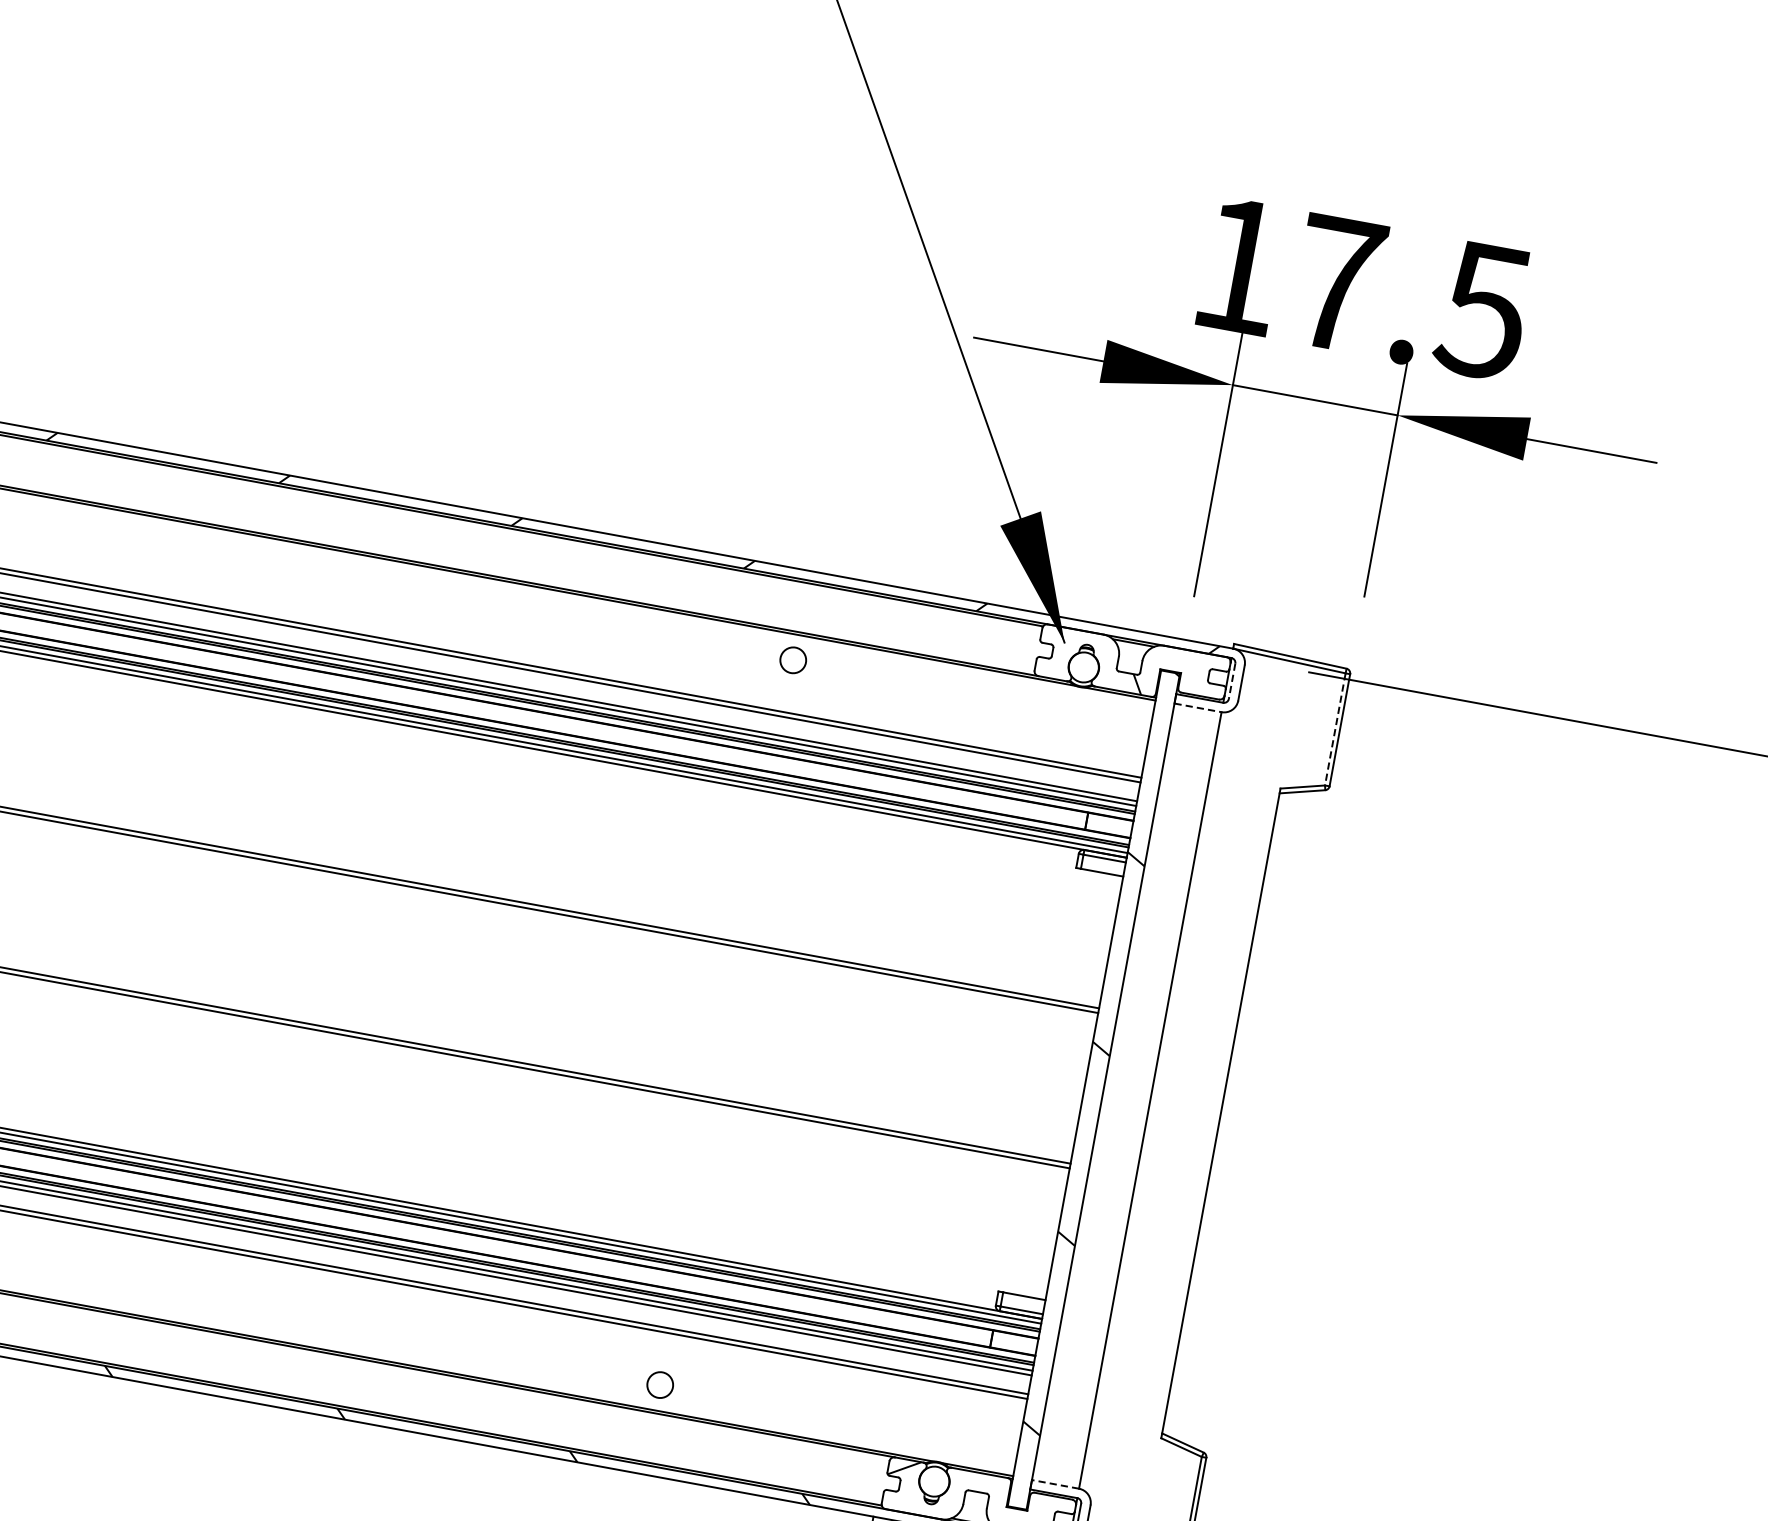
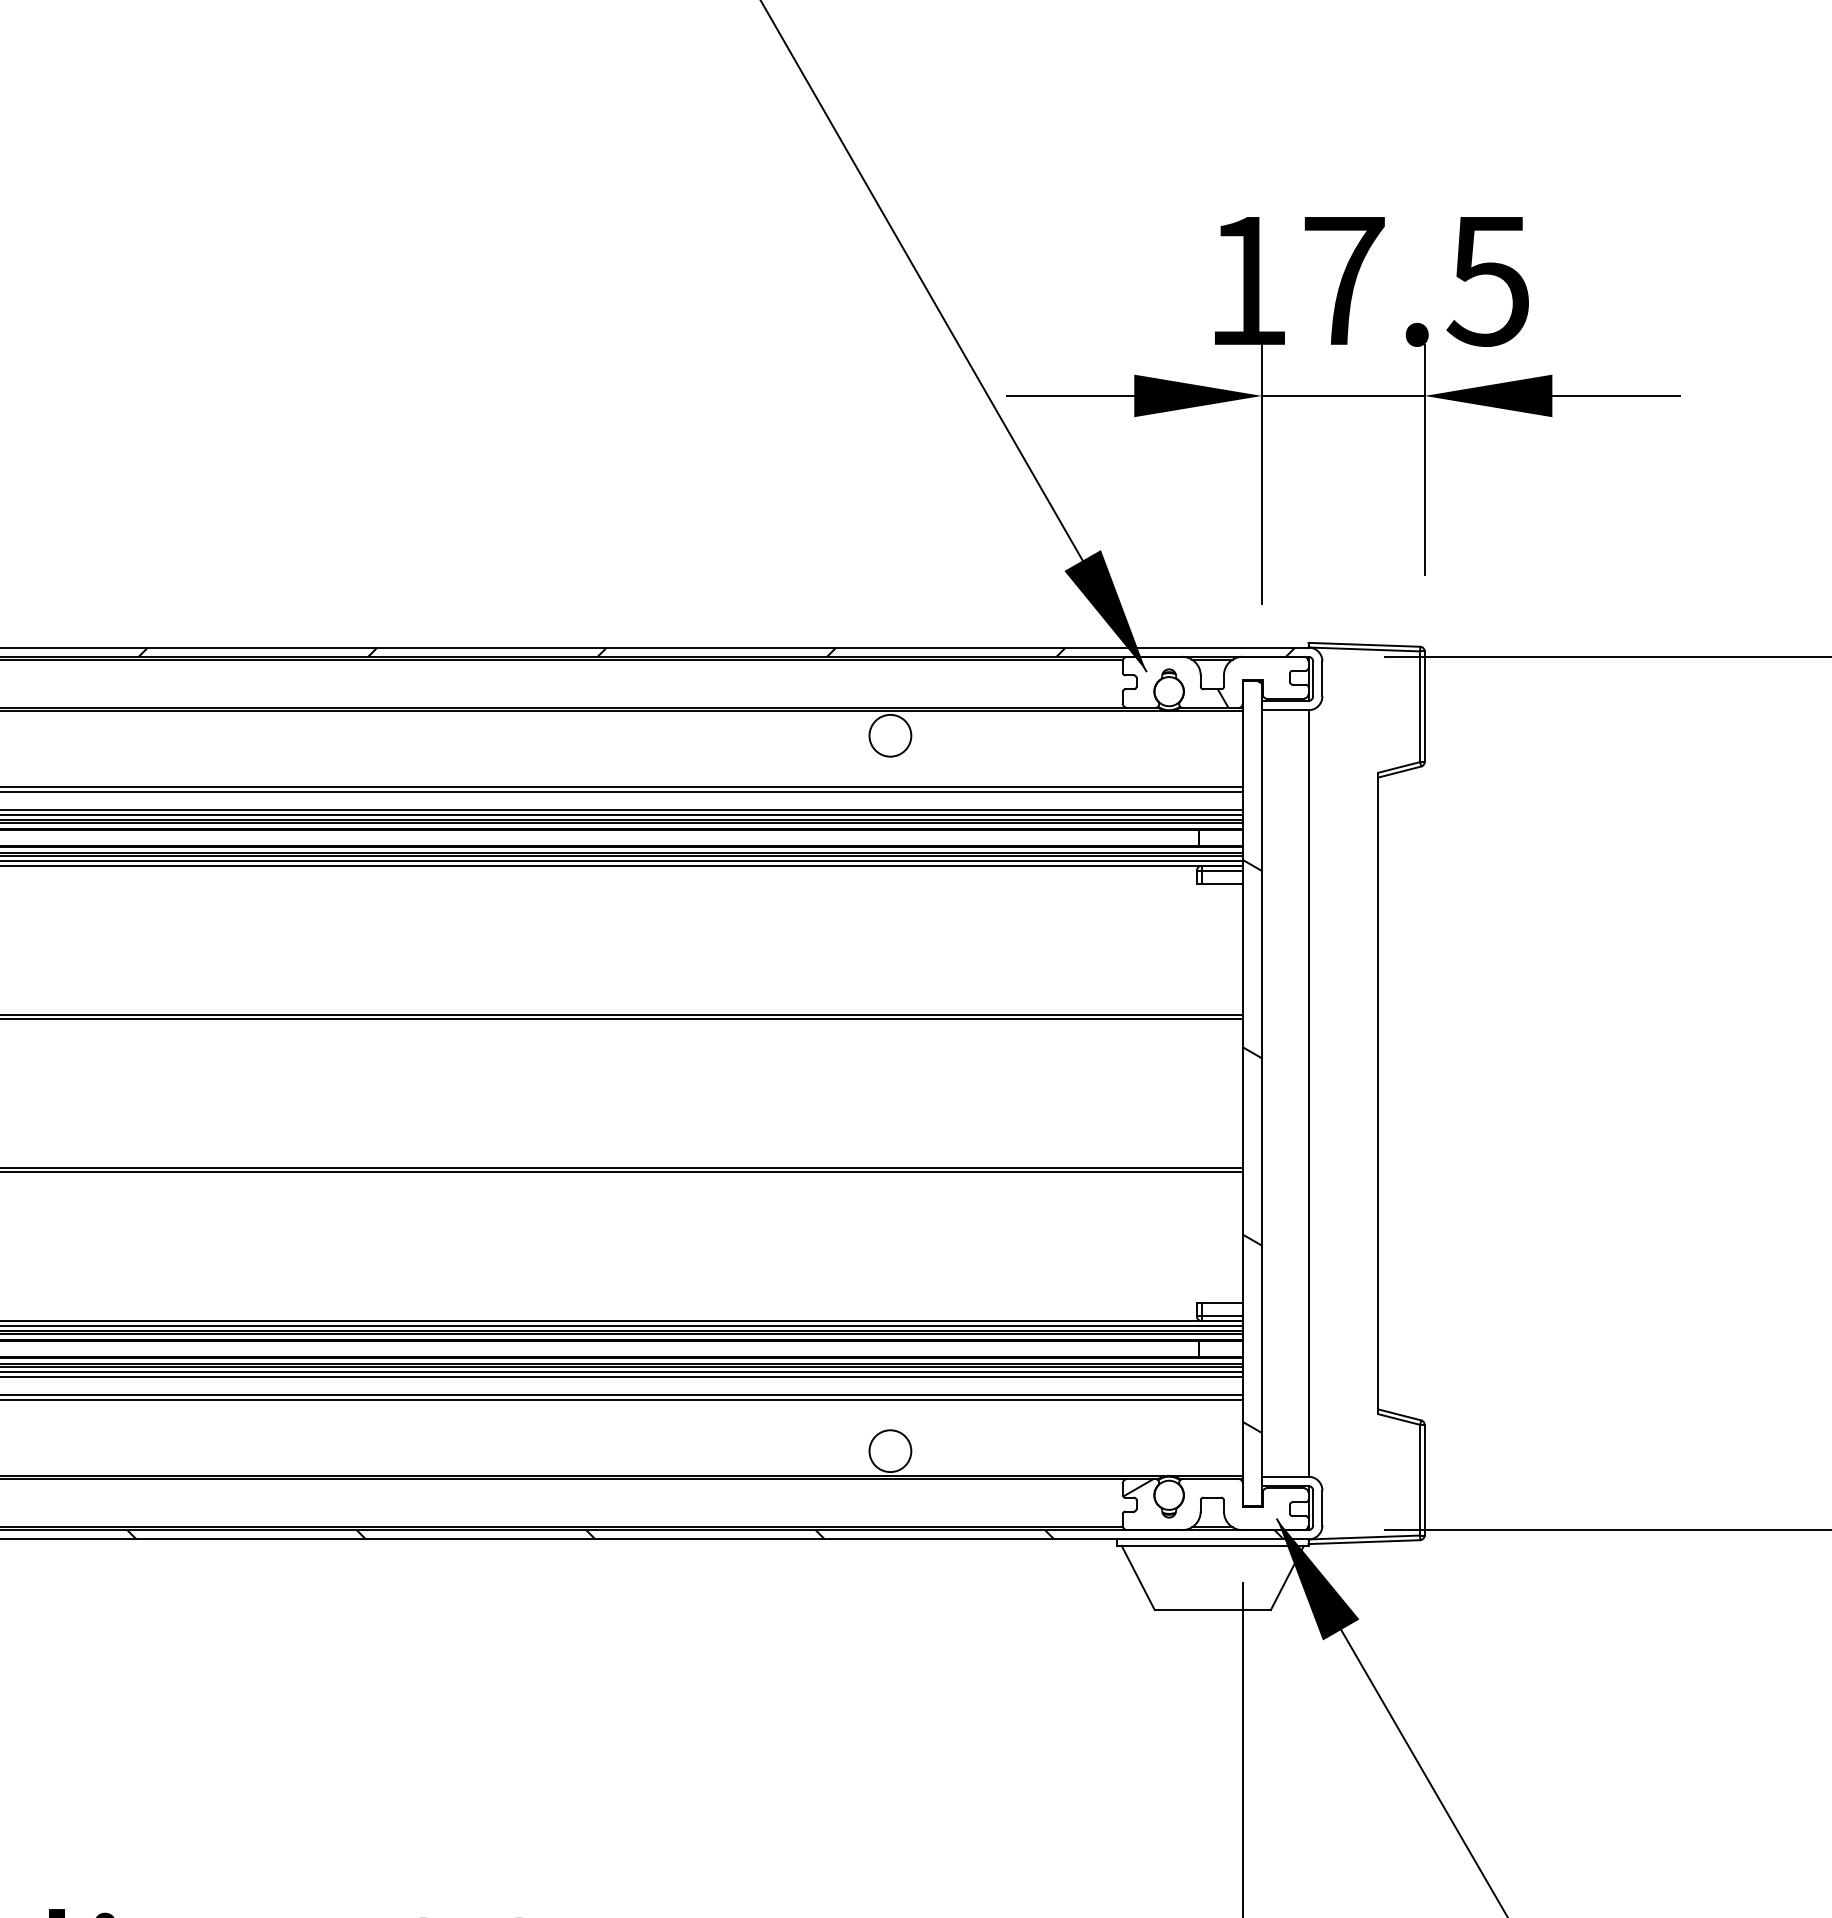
circle: (793, 660) -> (890, 735), size x1.67
line: (1232, 681) -> (1313, 679), dashed -> solid
line: (1198, 708) -> (1285, 710), dashed -> solid
line: (1335, 730) -> (1420, 707), dashed -> solid
circle: (660, 1385) -> (890, 1451), size x1.67
line: (1054, 1484) -> (1284, 1476), dashed -> solid

